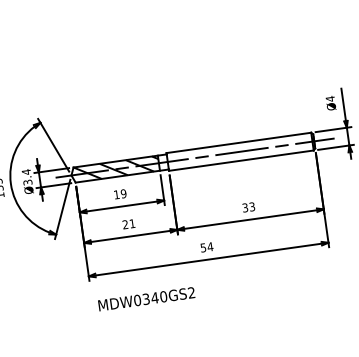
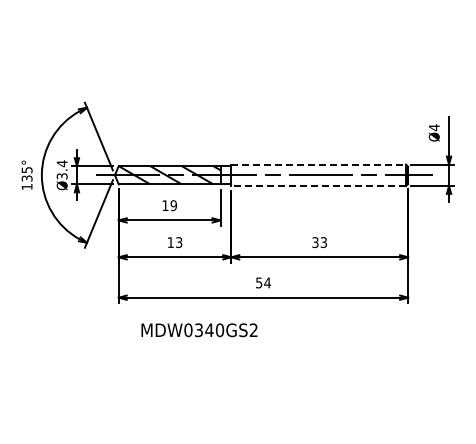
line: (239, 142) -> (319, 164), solid -> dashed
line: (241, 160) -> (318, 185), solid -> dashed
text: (128, 224) -> (174, 242), 21 -> 13
text: (146, 299) -> (199, 330), moved

